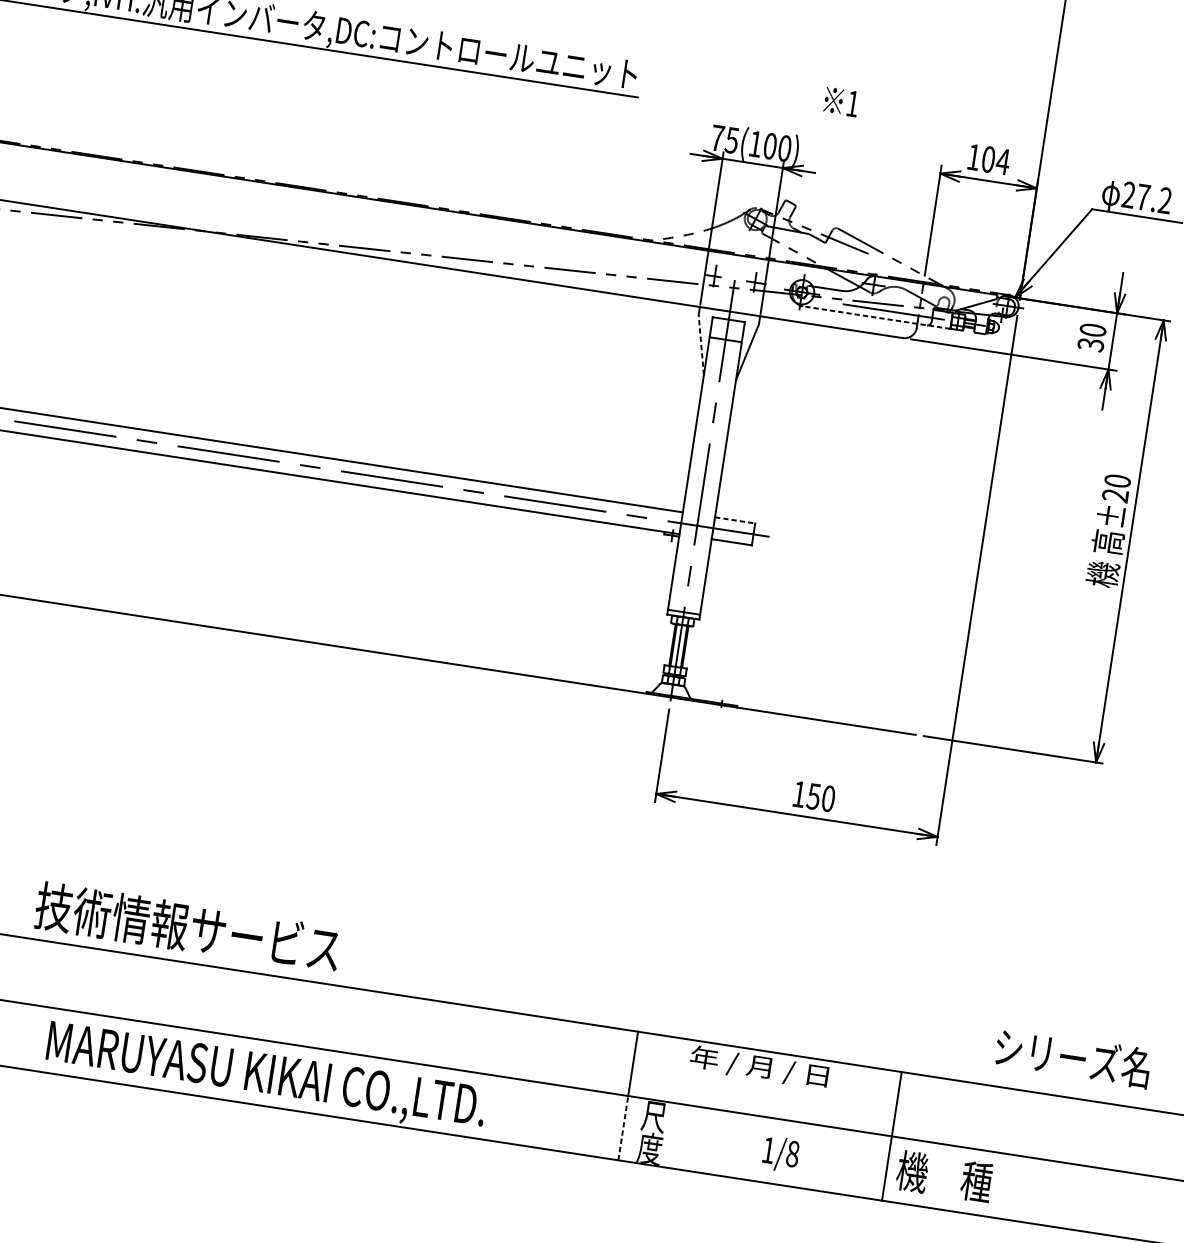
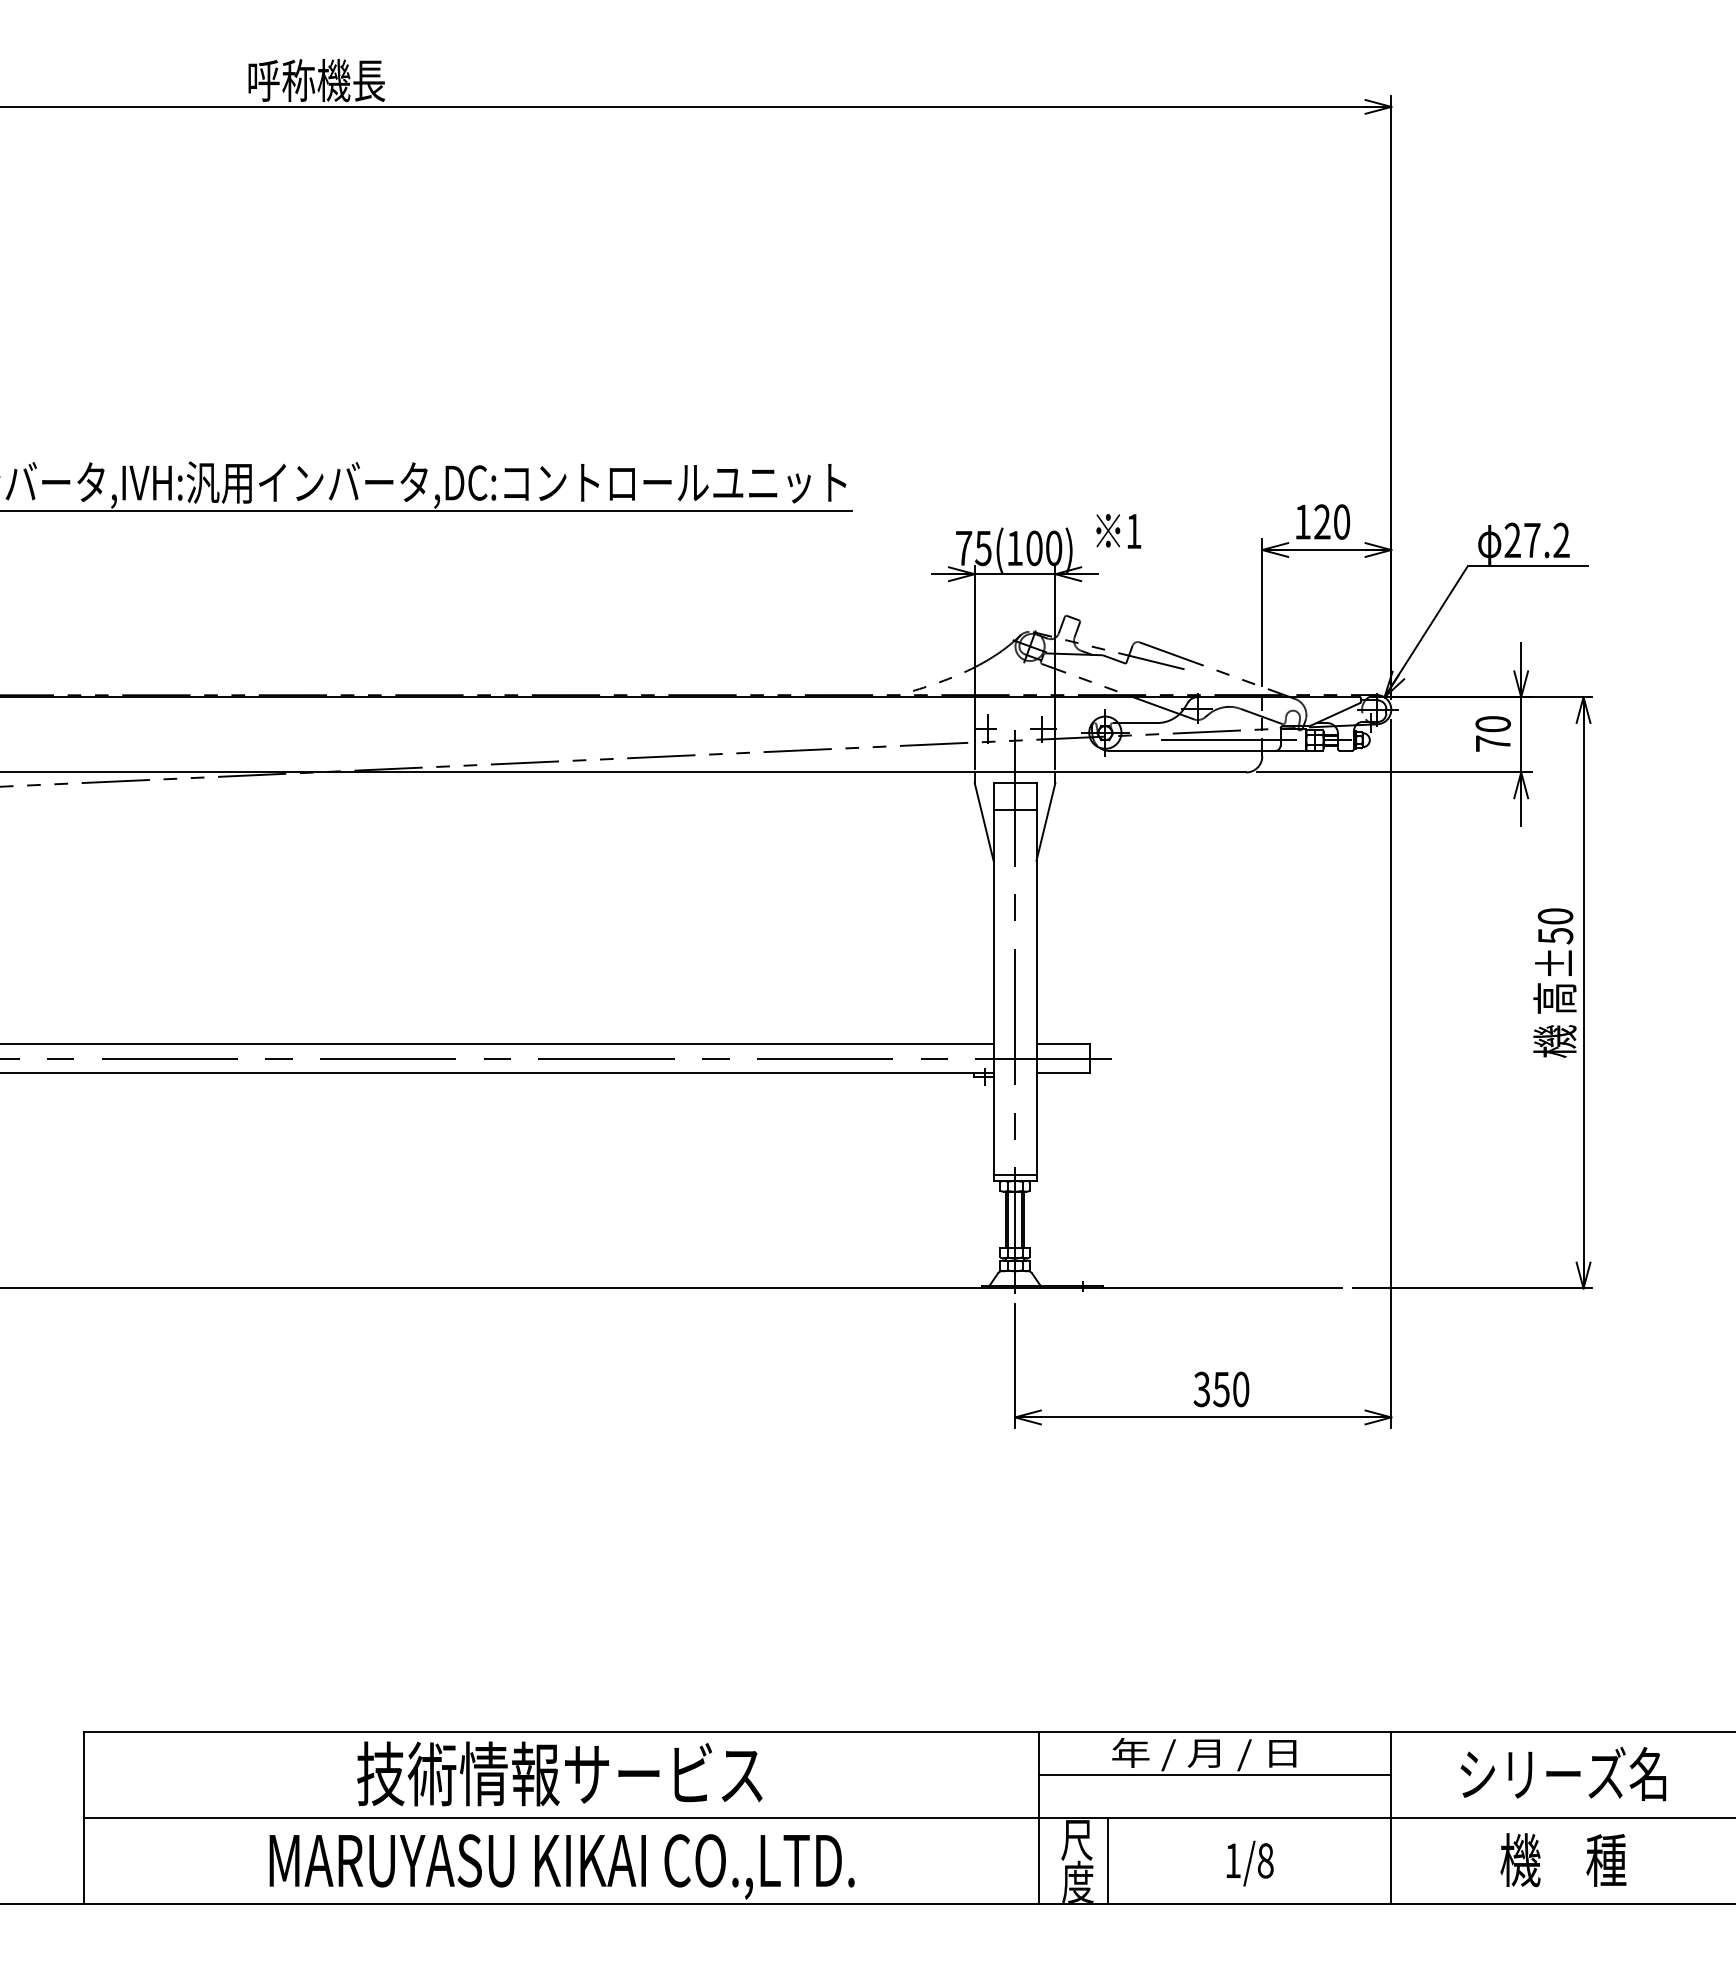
text: (841, 102) -> (1118, 531), moved
text: (996, 160) -> (1332, 521), 104 -> 120
line: (876, 317) -> (1207, 750), dashed -> solid
line: (701, 344) -> (984, 821), dashed -> solid
text: (1090, 344) -> (1492, 743), 30 -> 70
text: (1115, 496) -> (1555, 936), ±20 -> ±50
line: (735, 520) -> (1063, 1044), dashed -> solid
text: (798, 794) -> (1201, 1389), 150 -> 350
text: (187, 927) -> (559, 1773), moved
text: (1073, 1057) -> (1563, 1773), moved
line: (764, 1083) -> (1214, 1774), added
line: (623, 1127) -> (1038, 1860), dashed -> solid
line: (674, 1135) -> (1107, 1860), added
text: (944, 1177) -> (1563, 1860), moved

